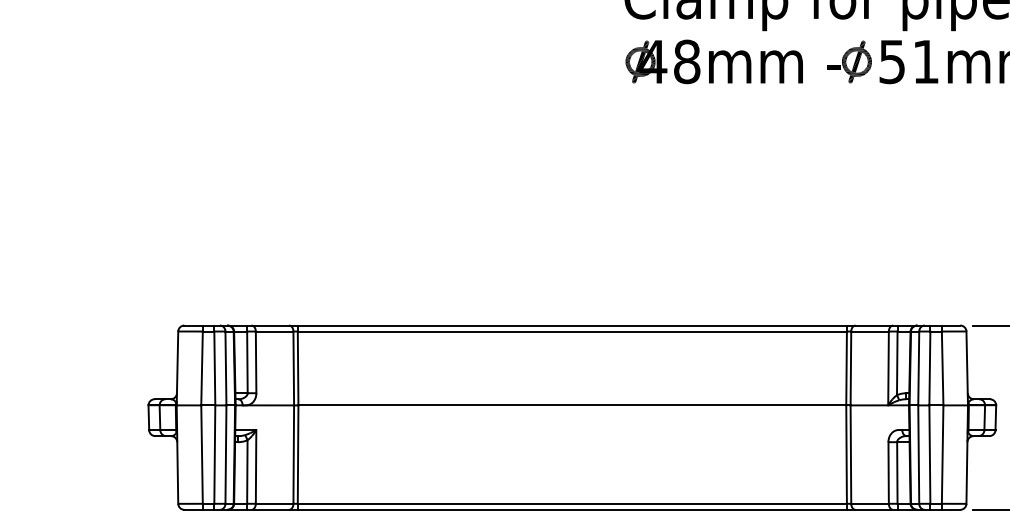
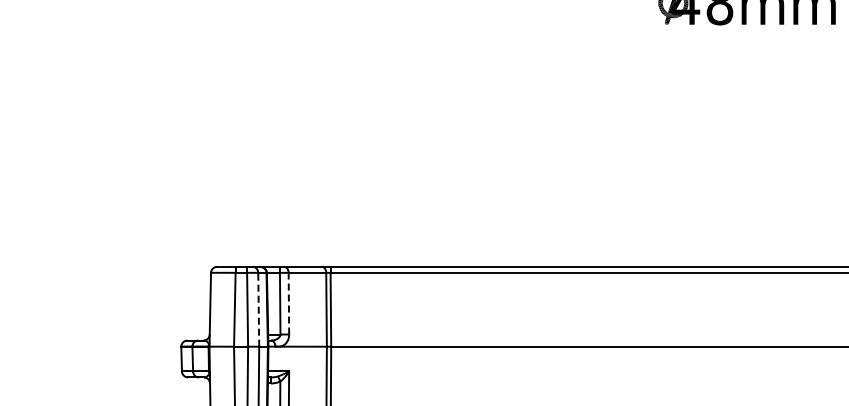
line: (256, 362) -> (289, 303), solid -> dashed
line: (225, 368) -> (258, 309), solid -> dashed

